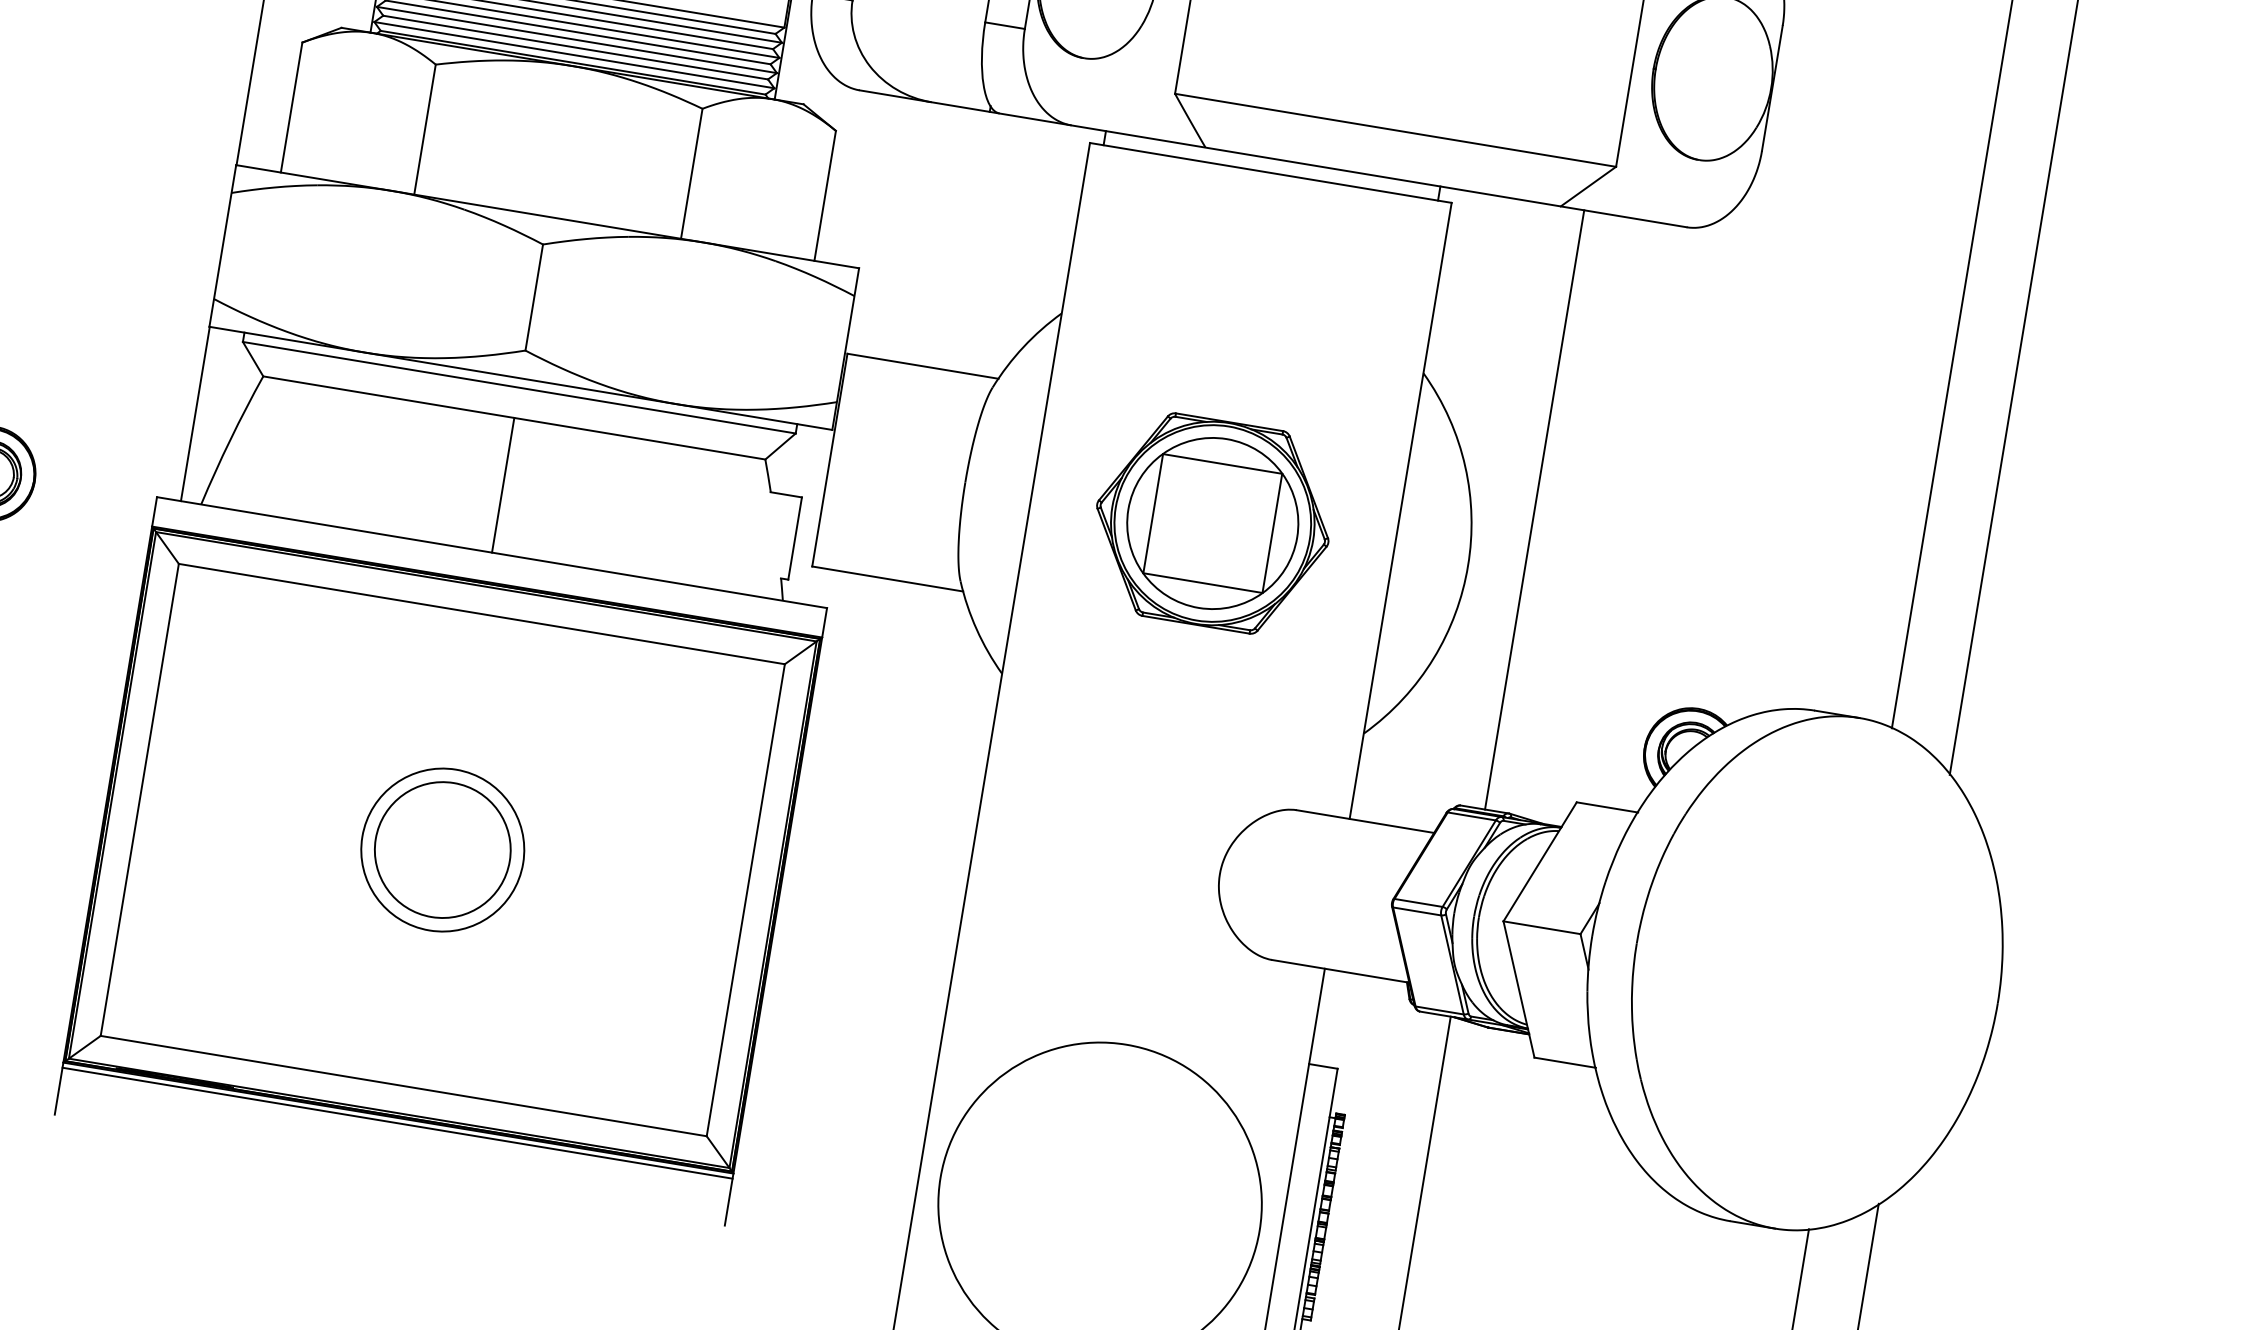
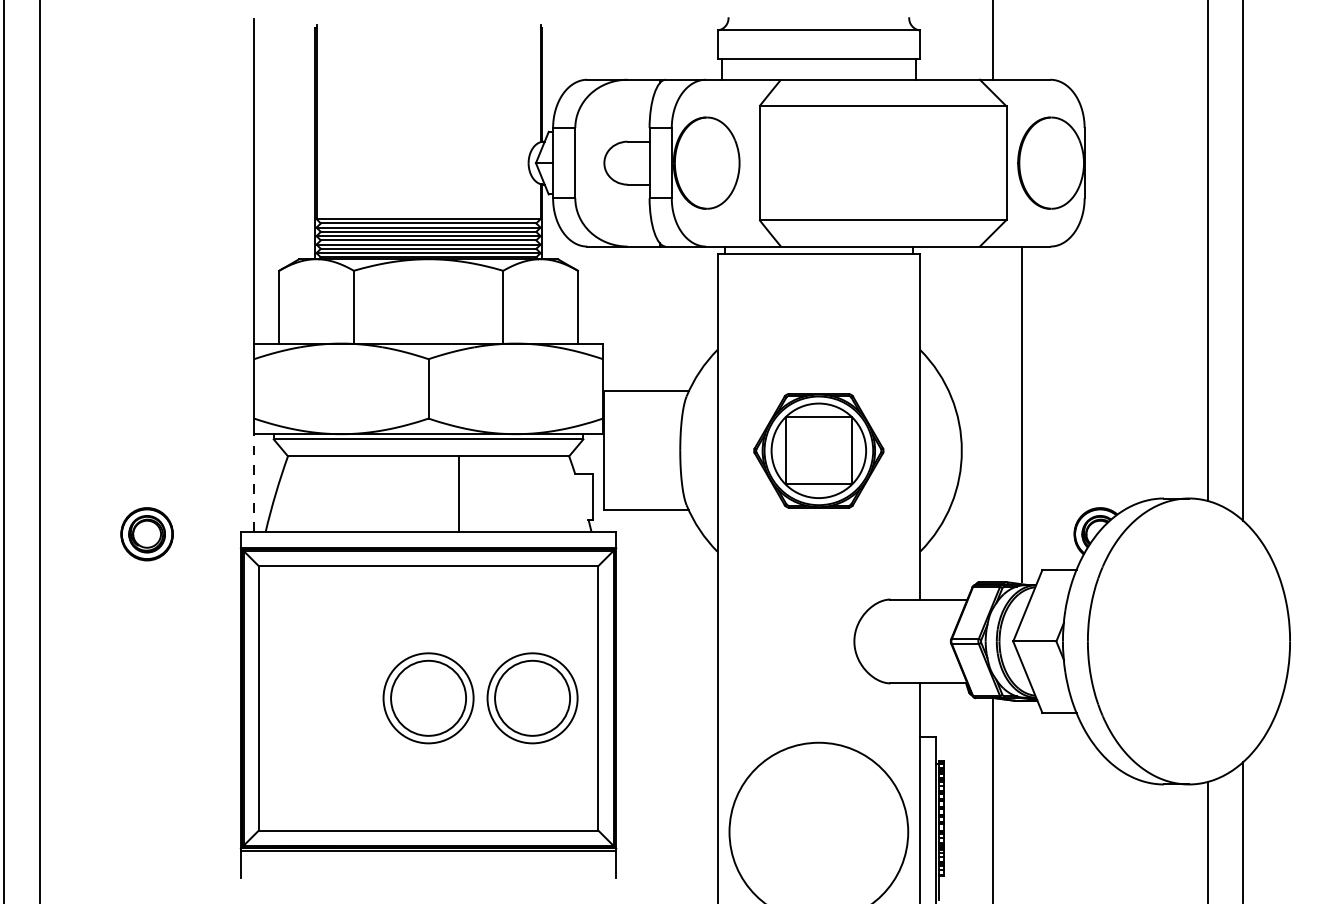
line: (195, 413) -> (254, 482), solid -> dashed
line: (503, 484) -> (458, 493), moved
line: (1535, 510) -> (1022, 414), moved
part: (628, 881) -> (532, 698), added

